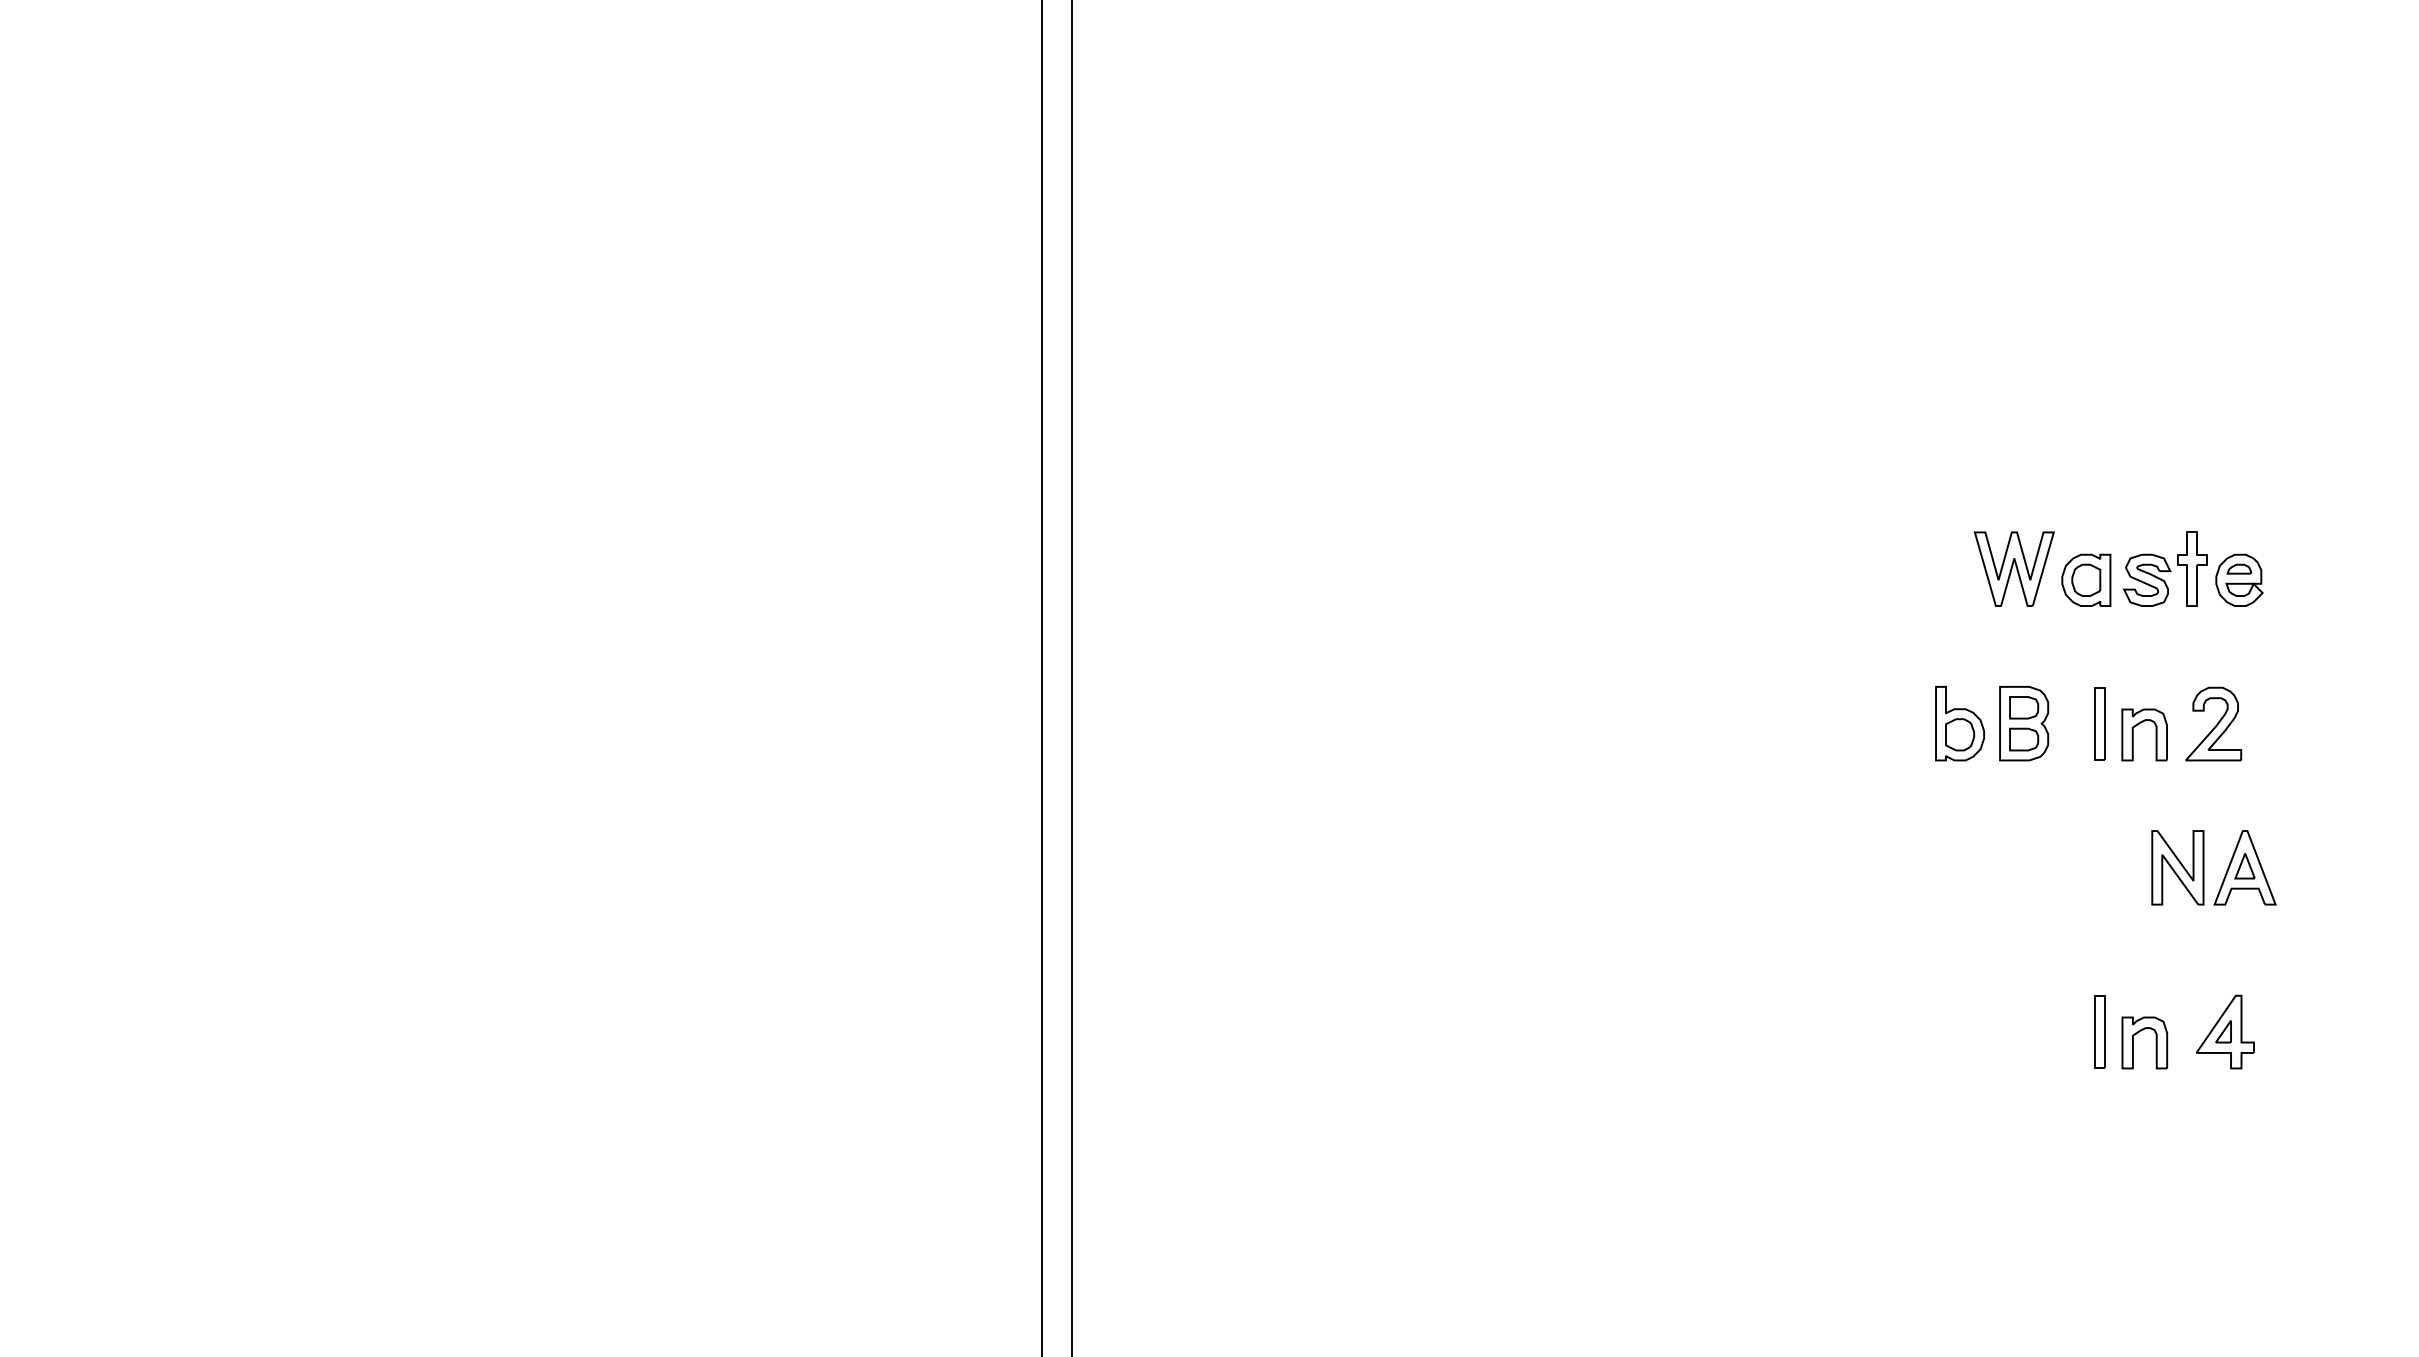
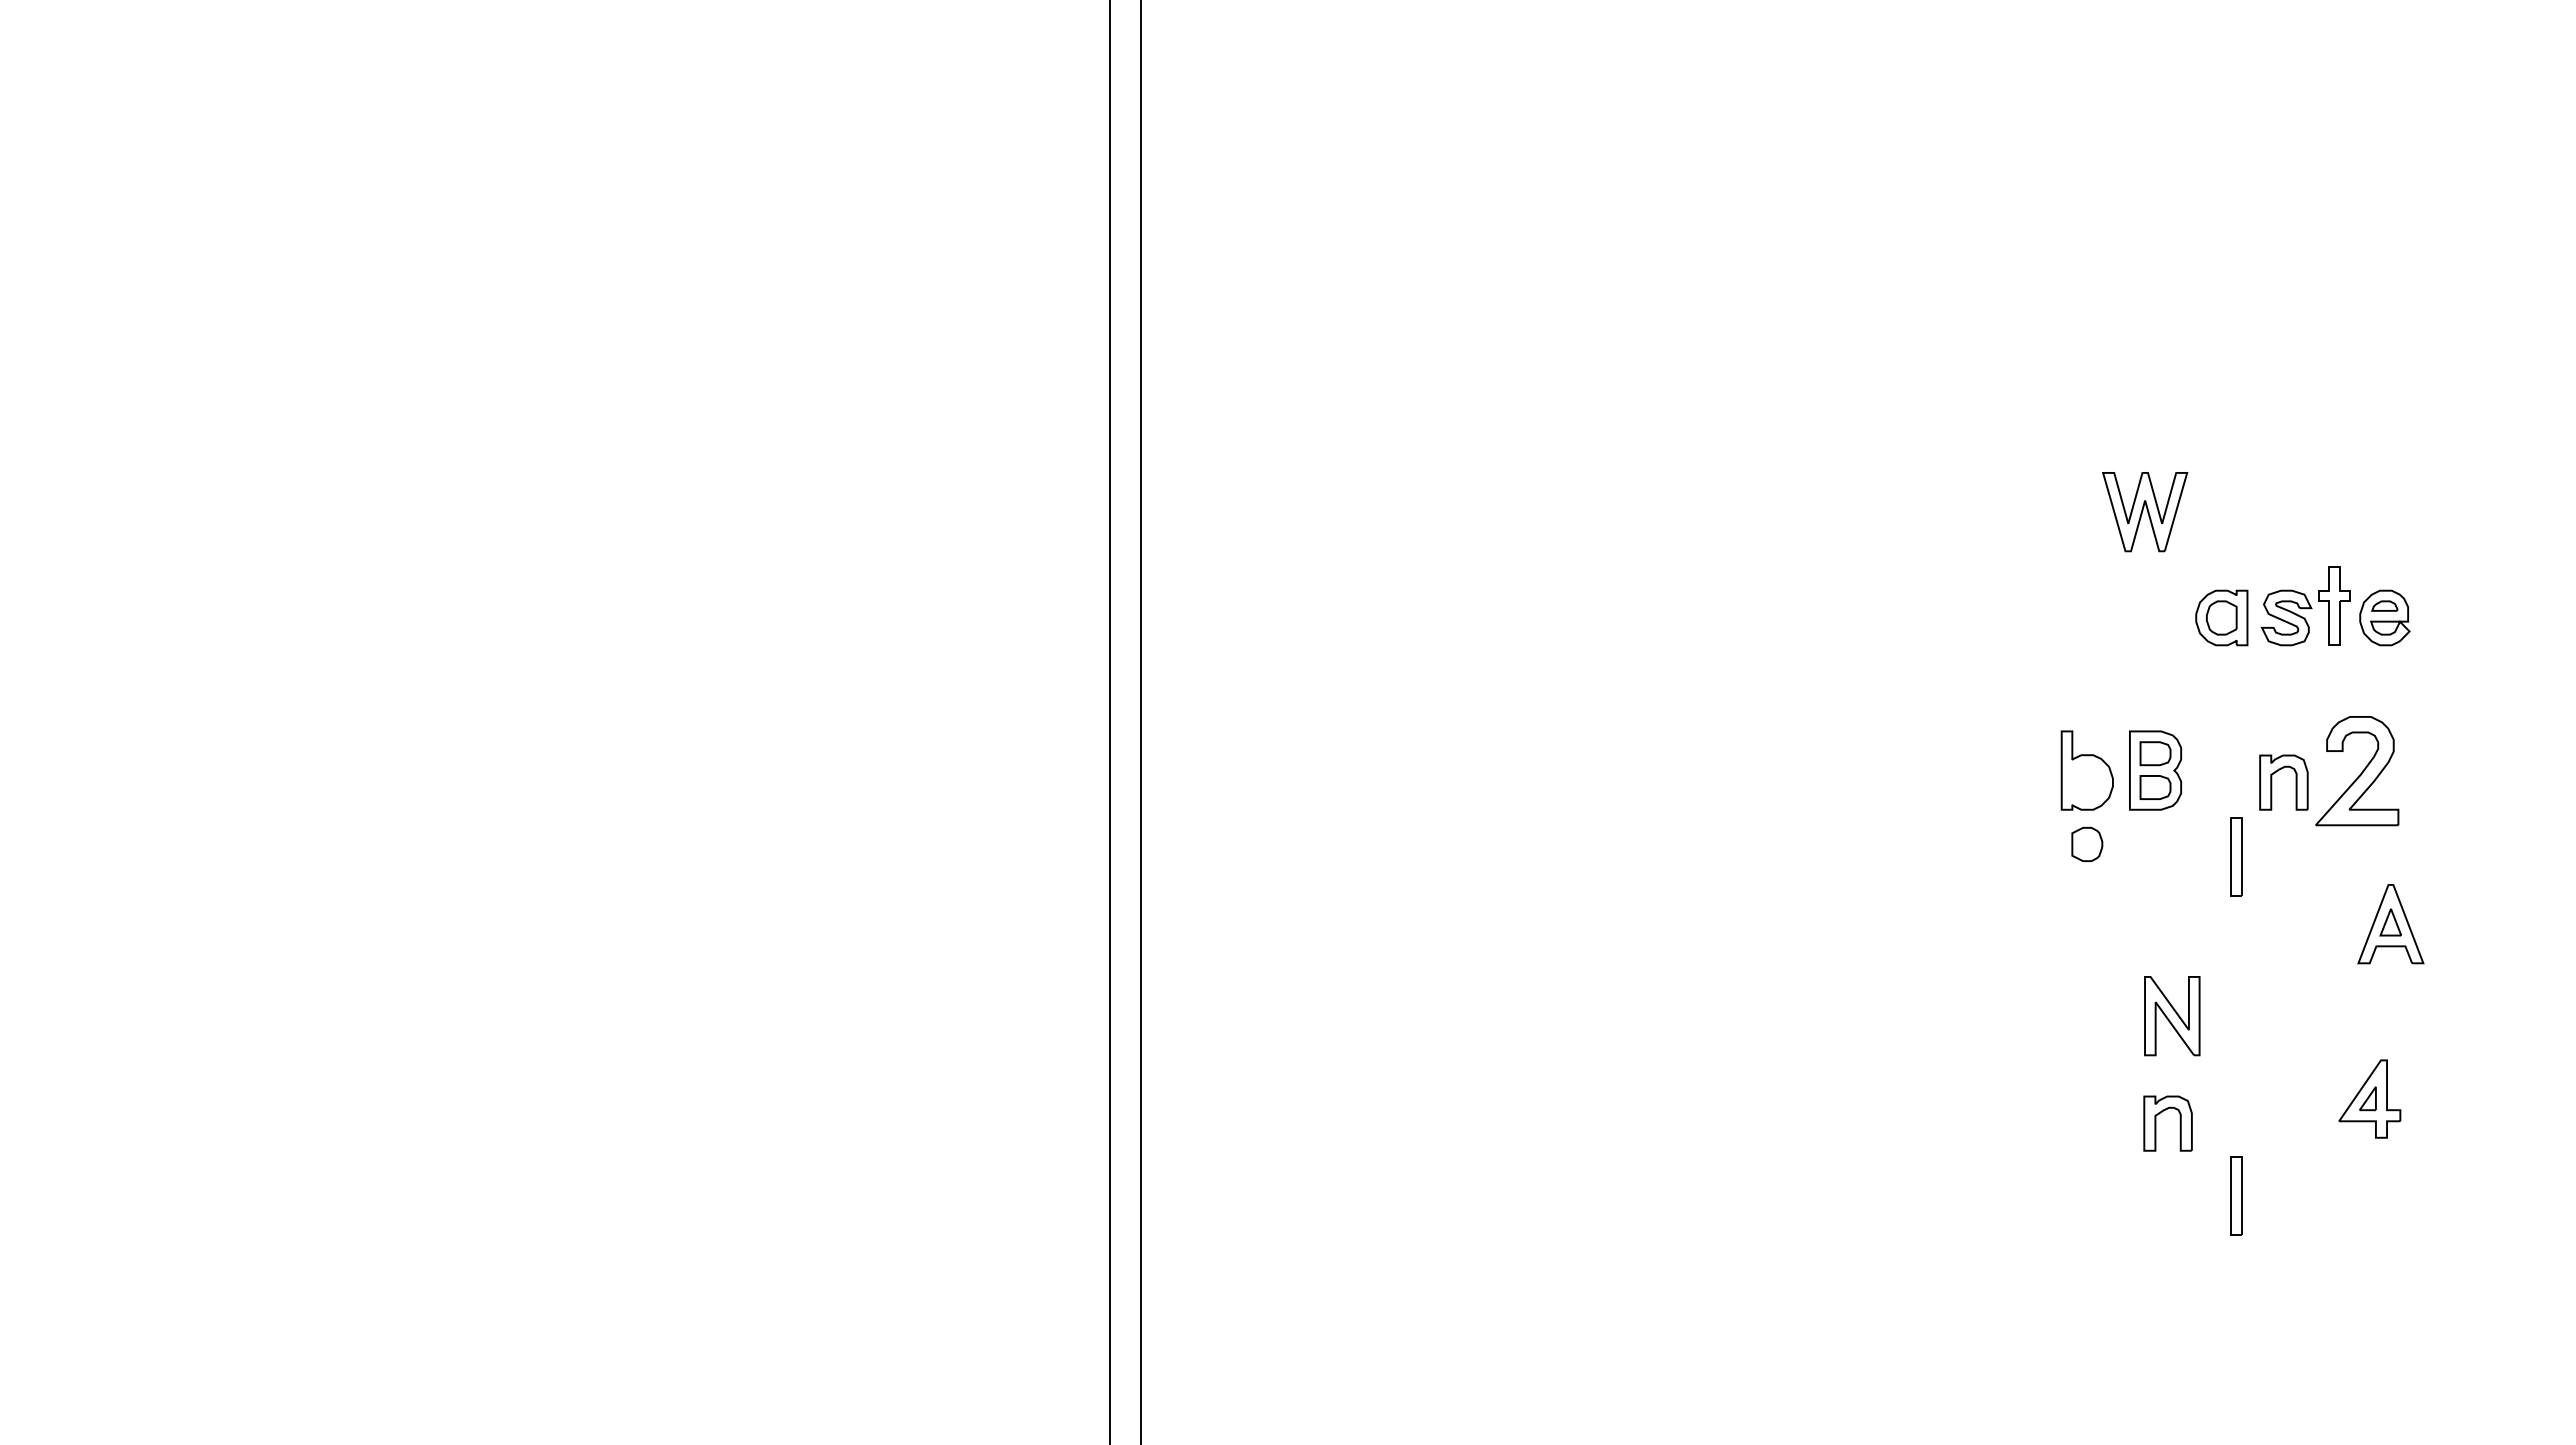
part: (2014, 569) -> (2145, 512), moved
part: (2100, 723) -> (2236, 856), moved
part: (2213, 723) -> (2357, 770), size x1.4
part: (1960, 733) -> (2087, 843), moved
part: (2178, 868) -> (2172, 1016), moved
part: (2100, 1031) -> (2236, 1195), moved
part: (2133, 1042) -> (2156, 1123), moved

